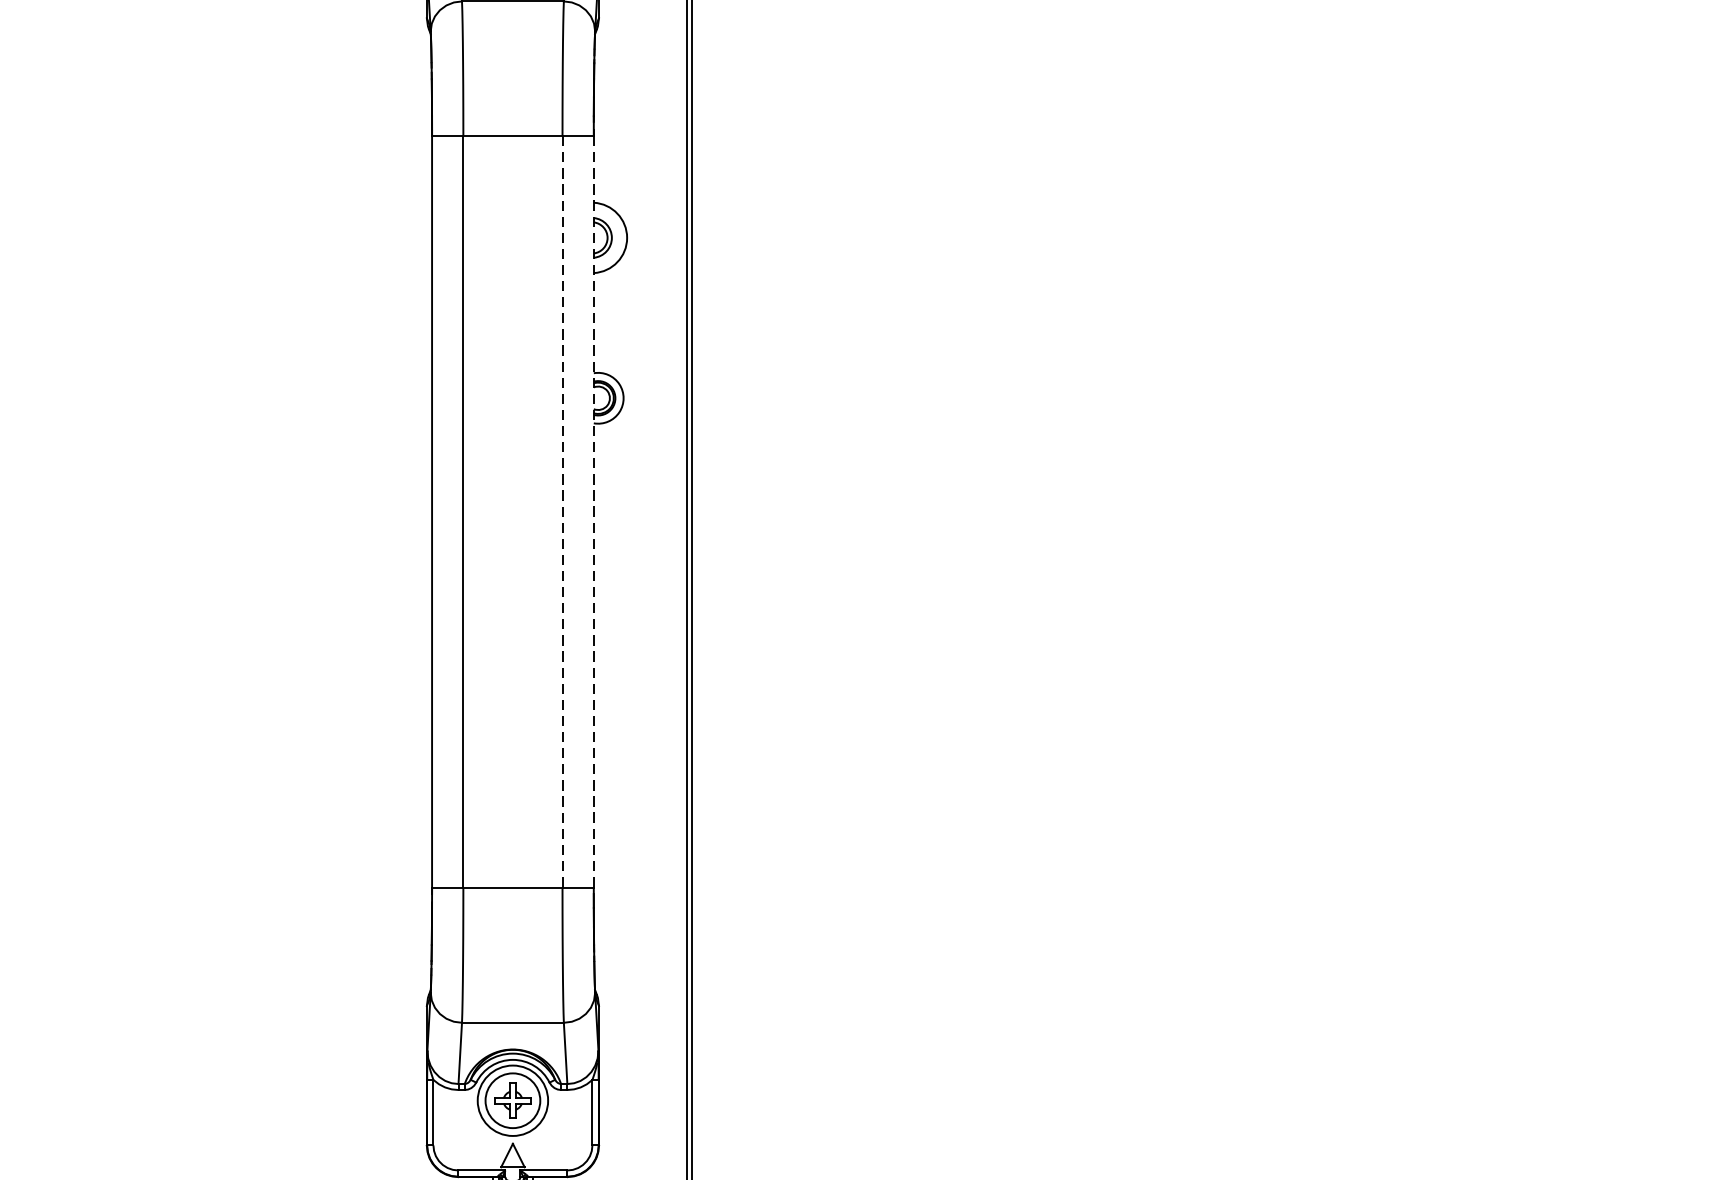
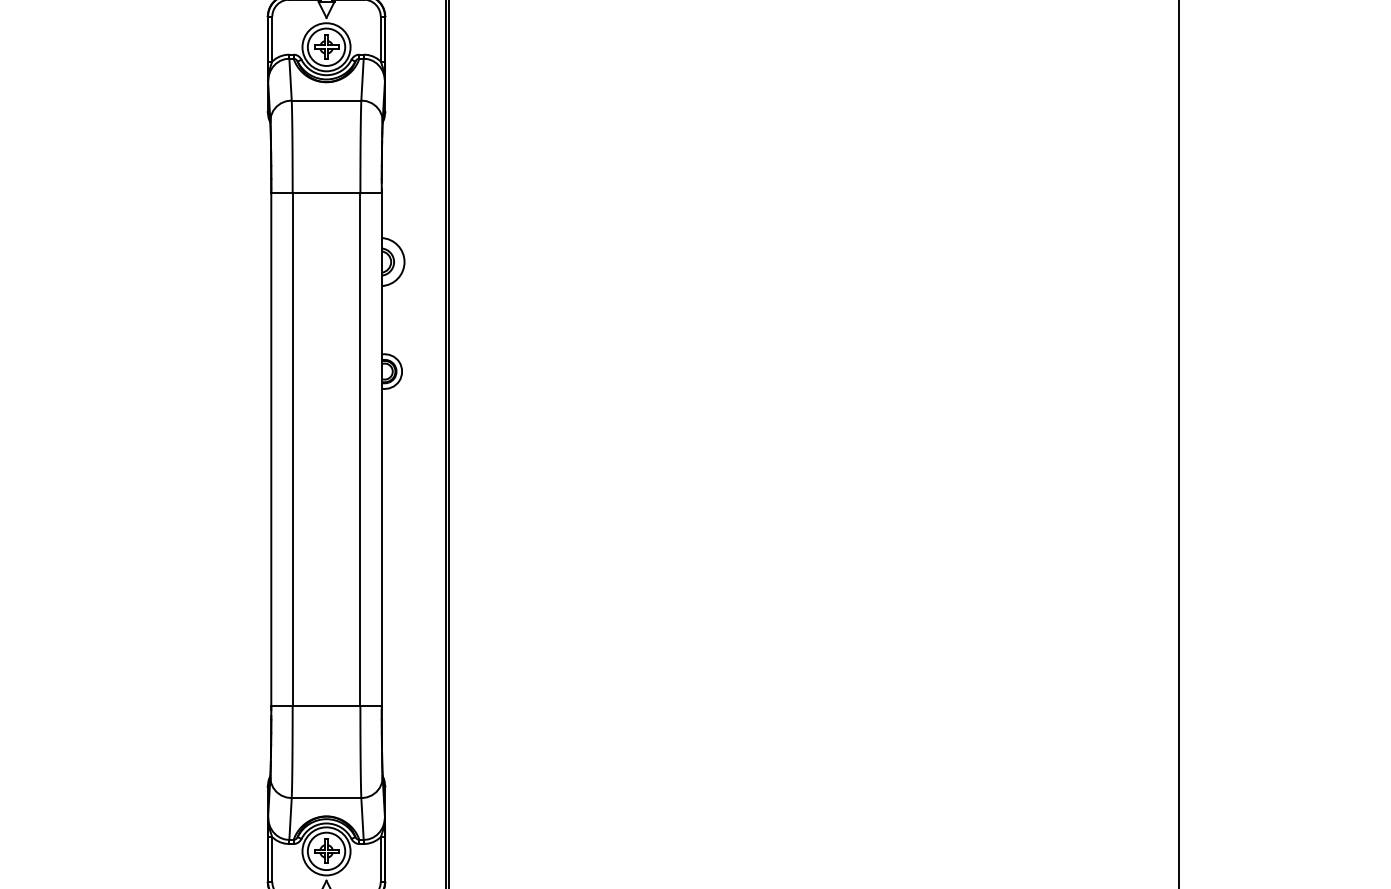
line: (562, 512) -> (360, 449), dashed -> solid
line: (593, 515) -> (381, 451), dashed -> solid

